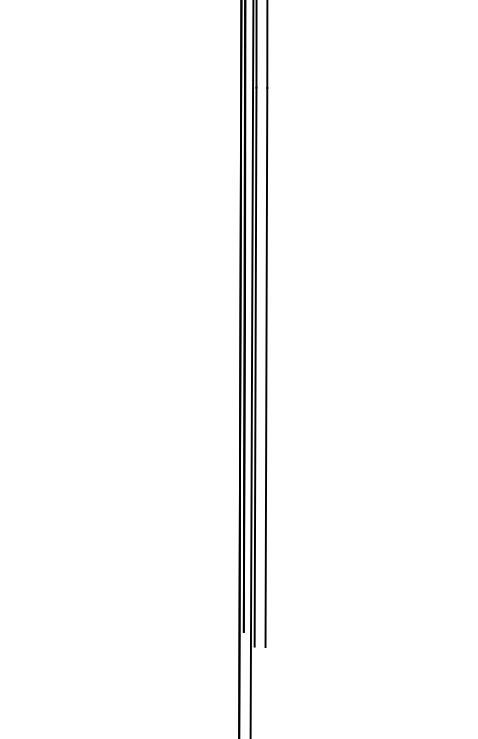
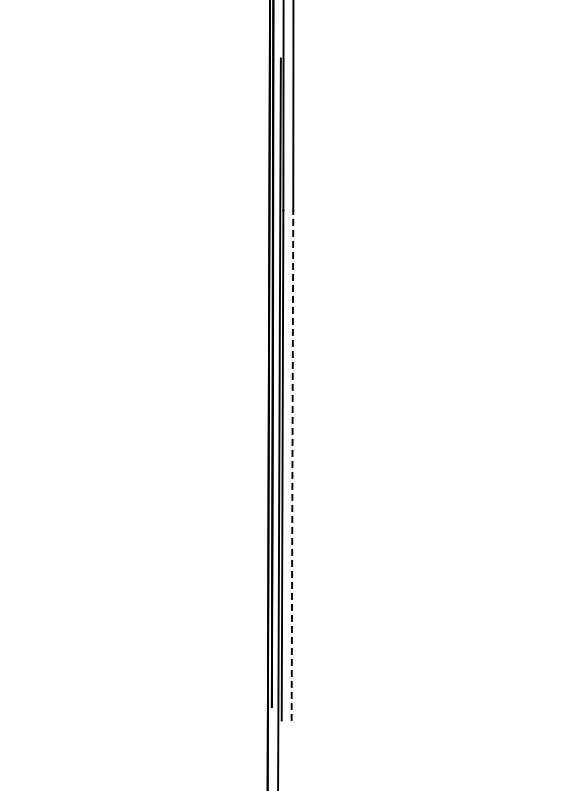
line: (266, 367) -> (292, 465), solid -> dashed

